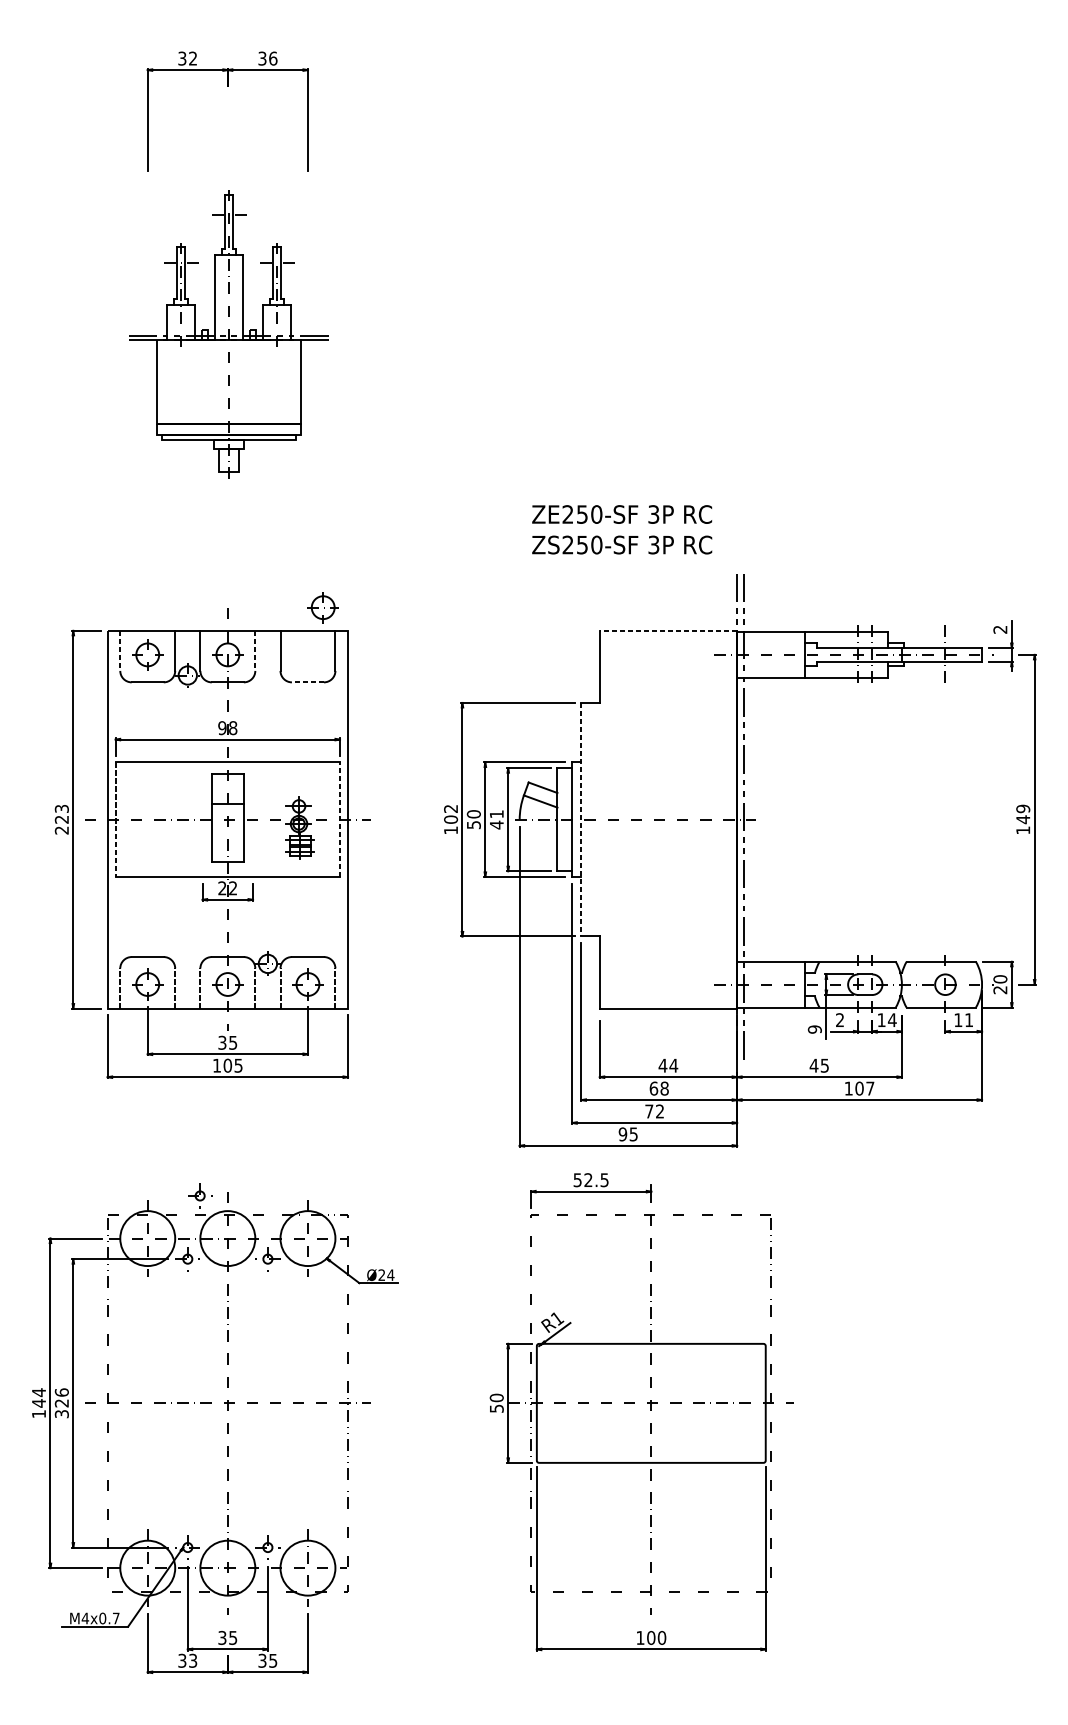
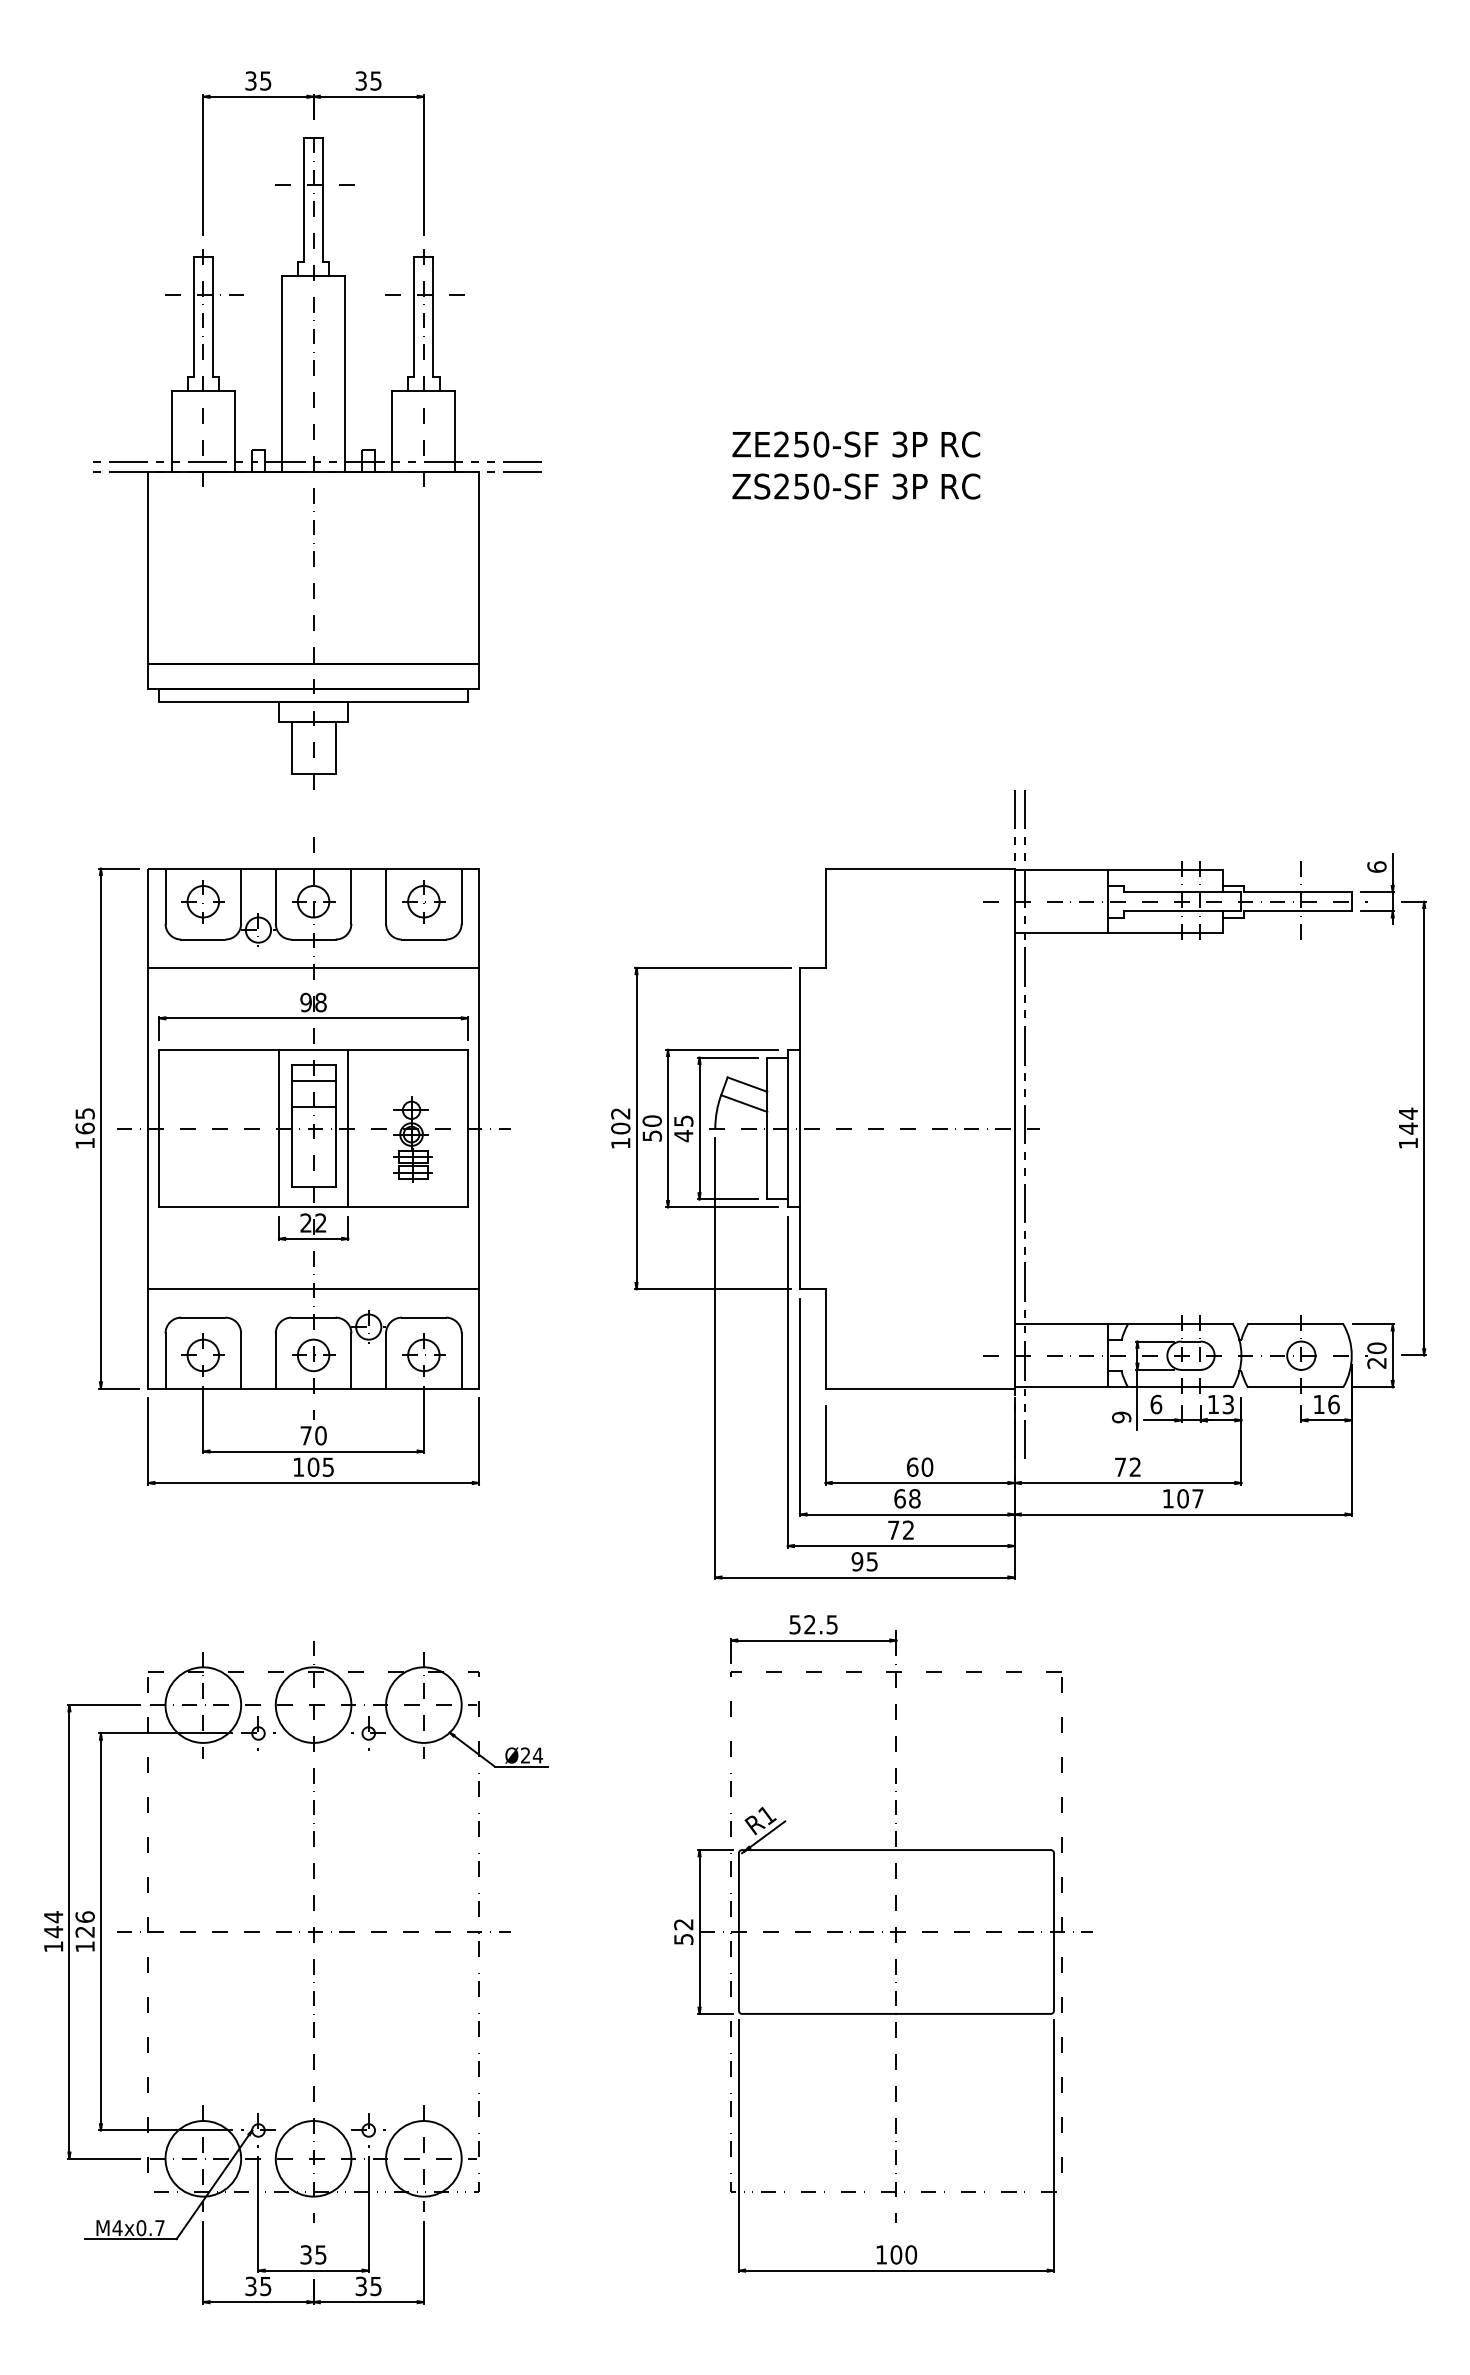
text: (192, 58) -> (265, 80), 32 -> 35
text: (273, 58) -> (376, 80), 36 -> 35
part: (230, 336) -> (317, 463), size x1.67
text: (622, 529) -> (856, 465), moved
part: (322, 607) -> (423, 901), moved
text: (1000, 629) -> (1376, 866), 2 -> 6
line: (668, 630) -> (920, 868), dashed -> solid
line: (120, 651) -> (165, 896), dashed -> solid
line: (255, 651) -> (351, 896), dashed -> solid
line: (307, 682) -> (423, 939), dashed -> solid
line: (227, 702) -> (313, 967), added
line: (227, 784) -> (313, 1080), added
text: (1023, 808) -> (1408, 1113), 149 -> 144
text: (496, 813) -> (683, 1120), 41 -> 45
text: (61, 819) -> (84, 1128), 223 -> 165
line: (115, 819) -> (159, 1128), dashed -> solid
line: (202, 819) -> (278, 1128), added
line: (253, 819) -> (348, 1128), added
line: (339, 819) -> (467, 1128), dashed -> solid
line: (581, 819) -> (800, 1128), dashed -> solid
line: (227, 936) -> (313, 1289), added
line: (120, 988) -> (165, 1360), dashed -> solid
line: (175, 988) -> (241, 1360), dashed -> solid
line: (200, 988) -> (275, 1360), dashed -> solid
line: (255, 988) -> (351, 1360), dashed -> solid
line: (280, 988) -> (386, 1360), dashed -> solid
line: (335, 988) -> (461, 1360), dashed -> solid
text: (840, 1020) -> (1156, 1404), 2 -> 6
text: (892, 1020) -> (1228, 1404), 14 -> 13
text: (968, 1020) -> (1333, 1404), 11 -> 16
text: (227, 1042) -> (313, 1435), 35 -> 70
text: (668, 1065) -> (919, 1466), 44 -> 60
text: (819, 1065) -> (1127, 1466), 45 -> 72
part: (200, 1195) -> (275, 1646), removed
text: (496, 1397) -> (683, 1924), 50 -> 52
text: (61, 1413) -> (84, 1946), 326 -> 126
text: (192, 1660) -> (265, 2285), 33 -> 35

